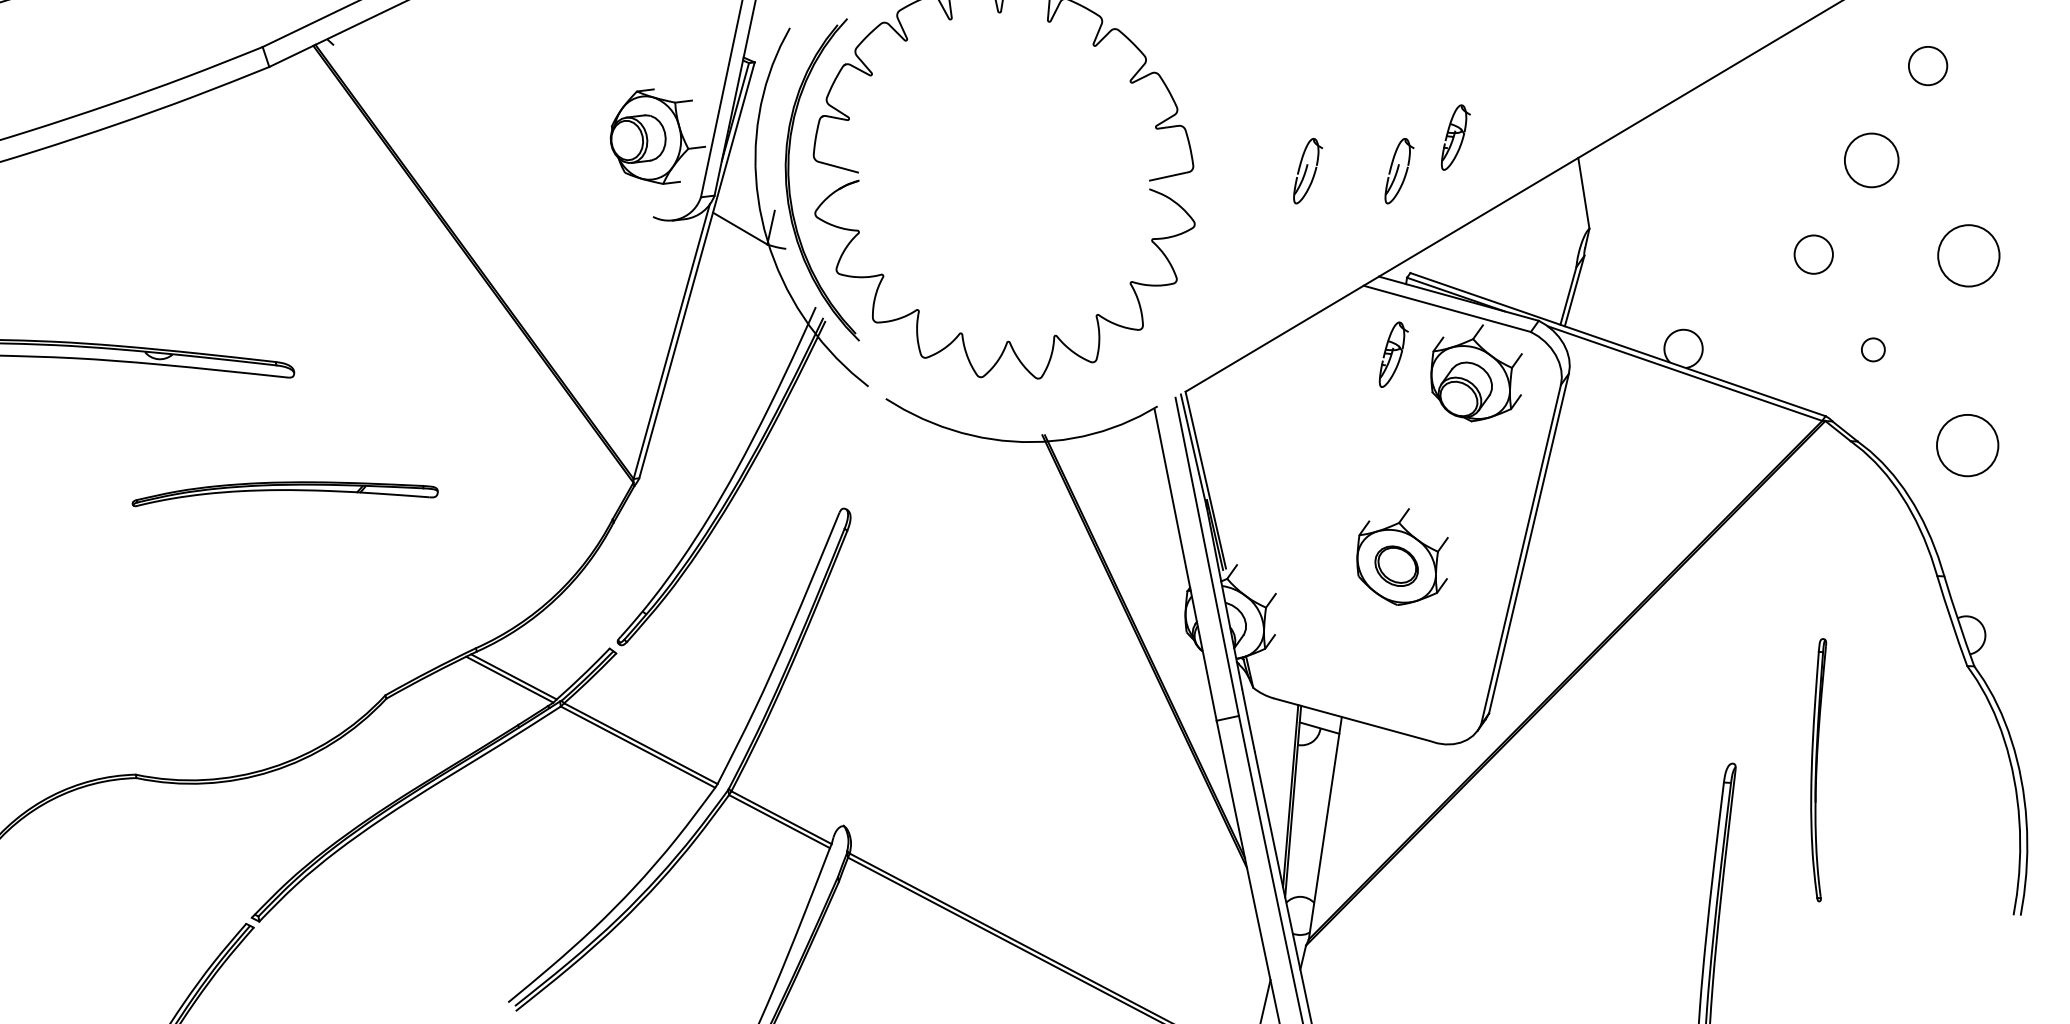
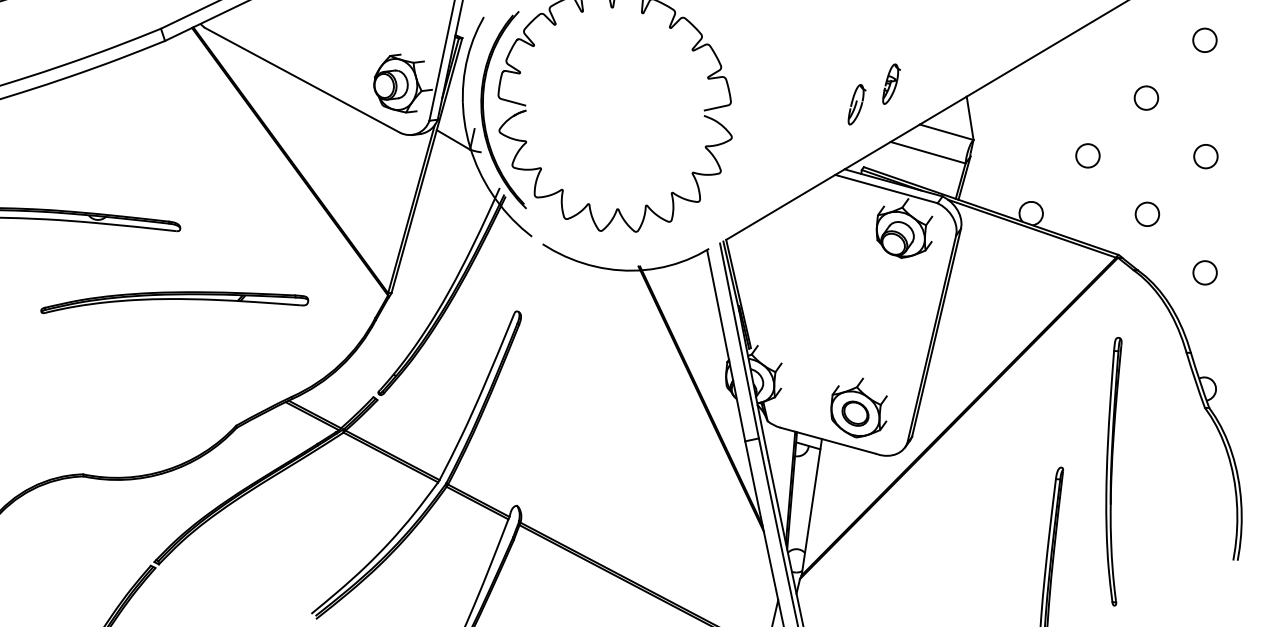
circle: (1927, 64) -> (1204, 39), moved
line: (493, 129) -> (302, 79), added
circle: (1871, 159) -> (1146, 97), size x0.71
part: (1306, 170) -> (800, 104), removed
line: (1545, 216) -> (946, 132), added
line: (1514, 249) -> (927, 152), added
circle: (1813, 254) -> (1087, 155), moved
circle: (1968, 255) -> (1205, 156), size x0.62
circle: (1873, 348) -> (1147, 213), size x1.67
part: (1393, 353) -> (853, 216), removed
circle: (1966, 445) -> (1204, 272), size x0.62
part: (284, 494) -> (174, 302), size x1.43
part: (1401, 556) -> (858, 407), moved
part: (1817, 769) -> (1113, 471), size x1.67

